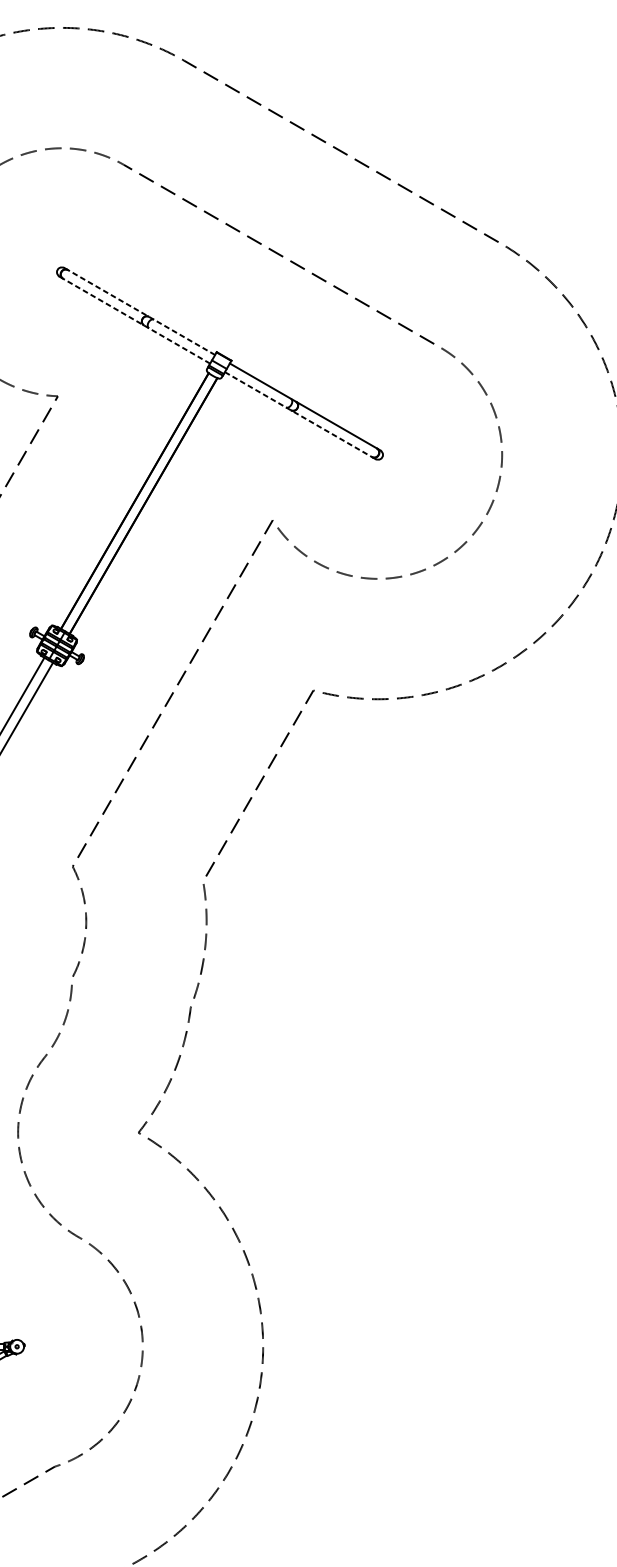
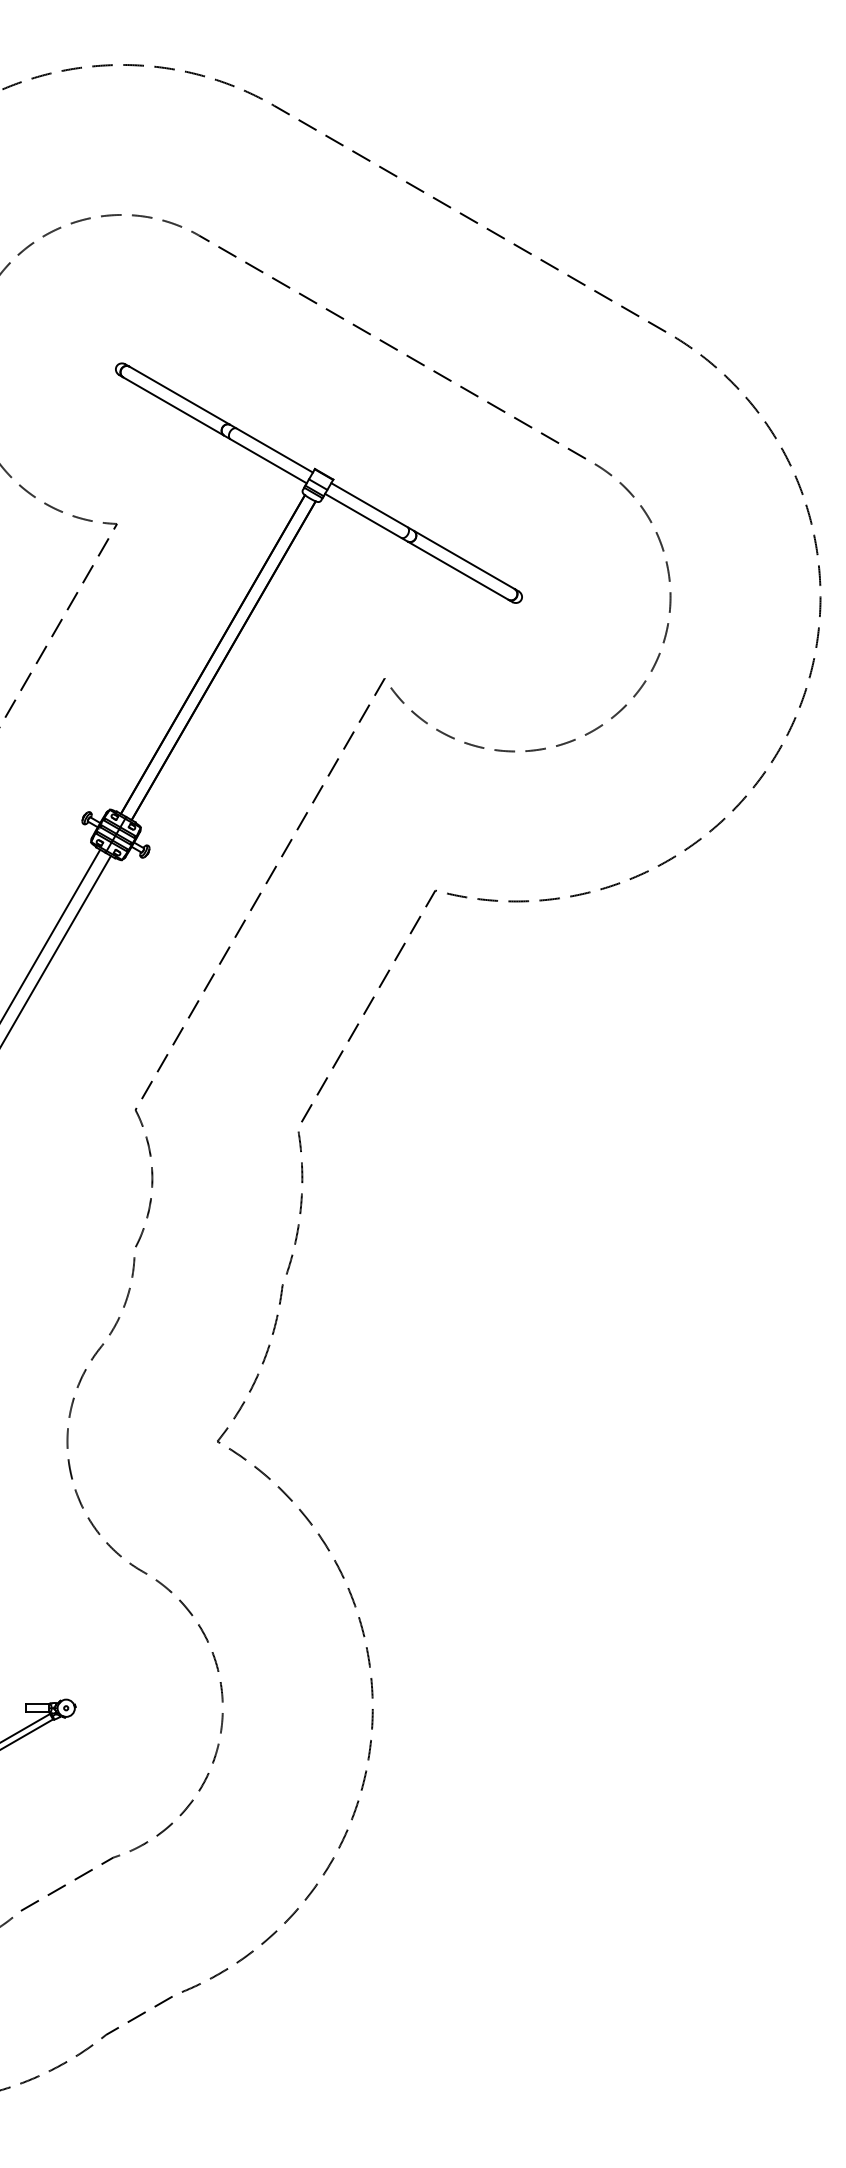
line: (141, 312) -> (221, 419), dashed -> solid
line: (136, 321) -> (215, 430), dashed -> solid
line: (298, 414) -> (416, 546), dashed -> solid

